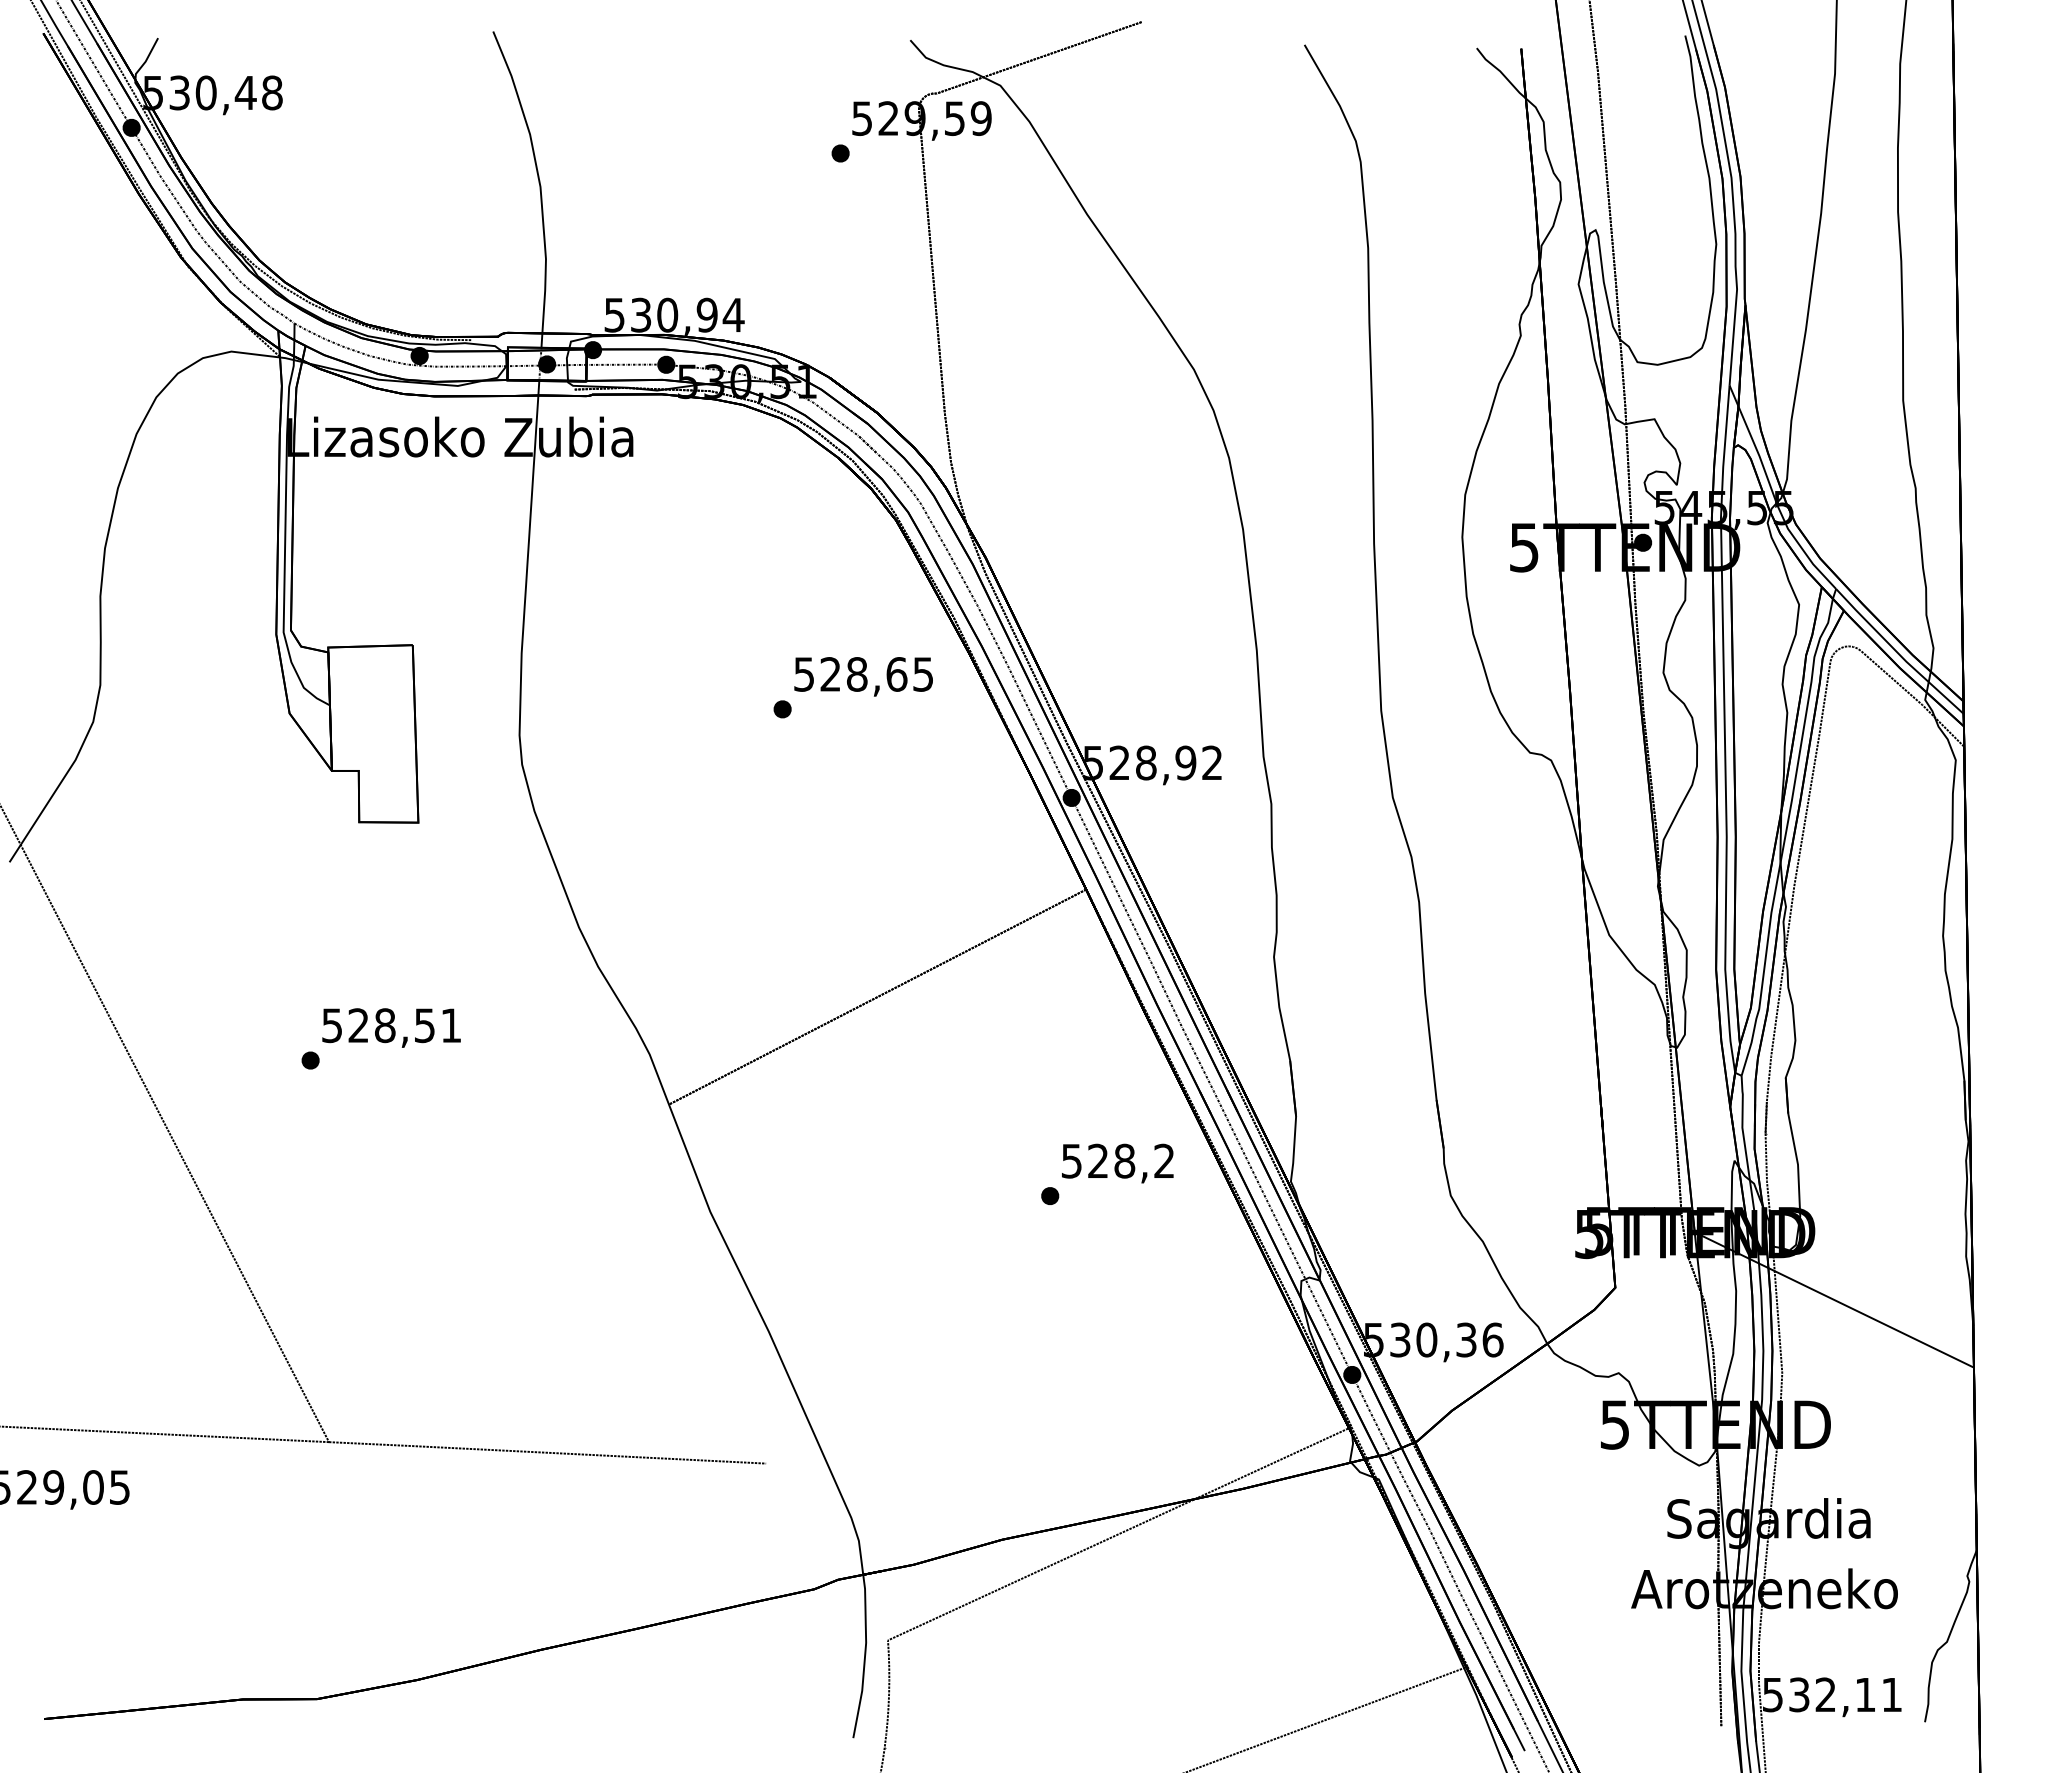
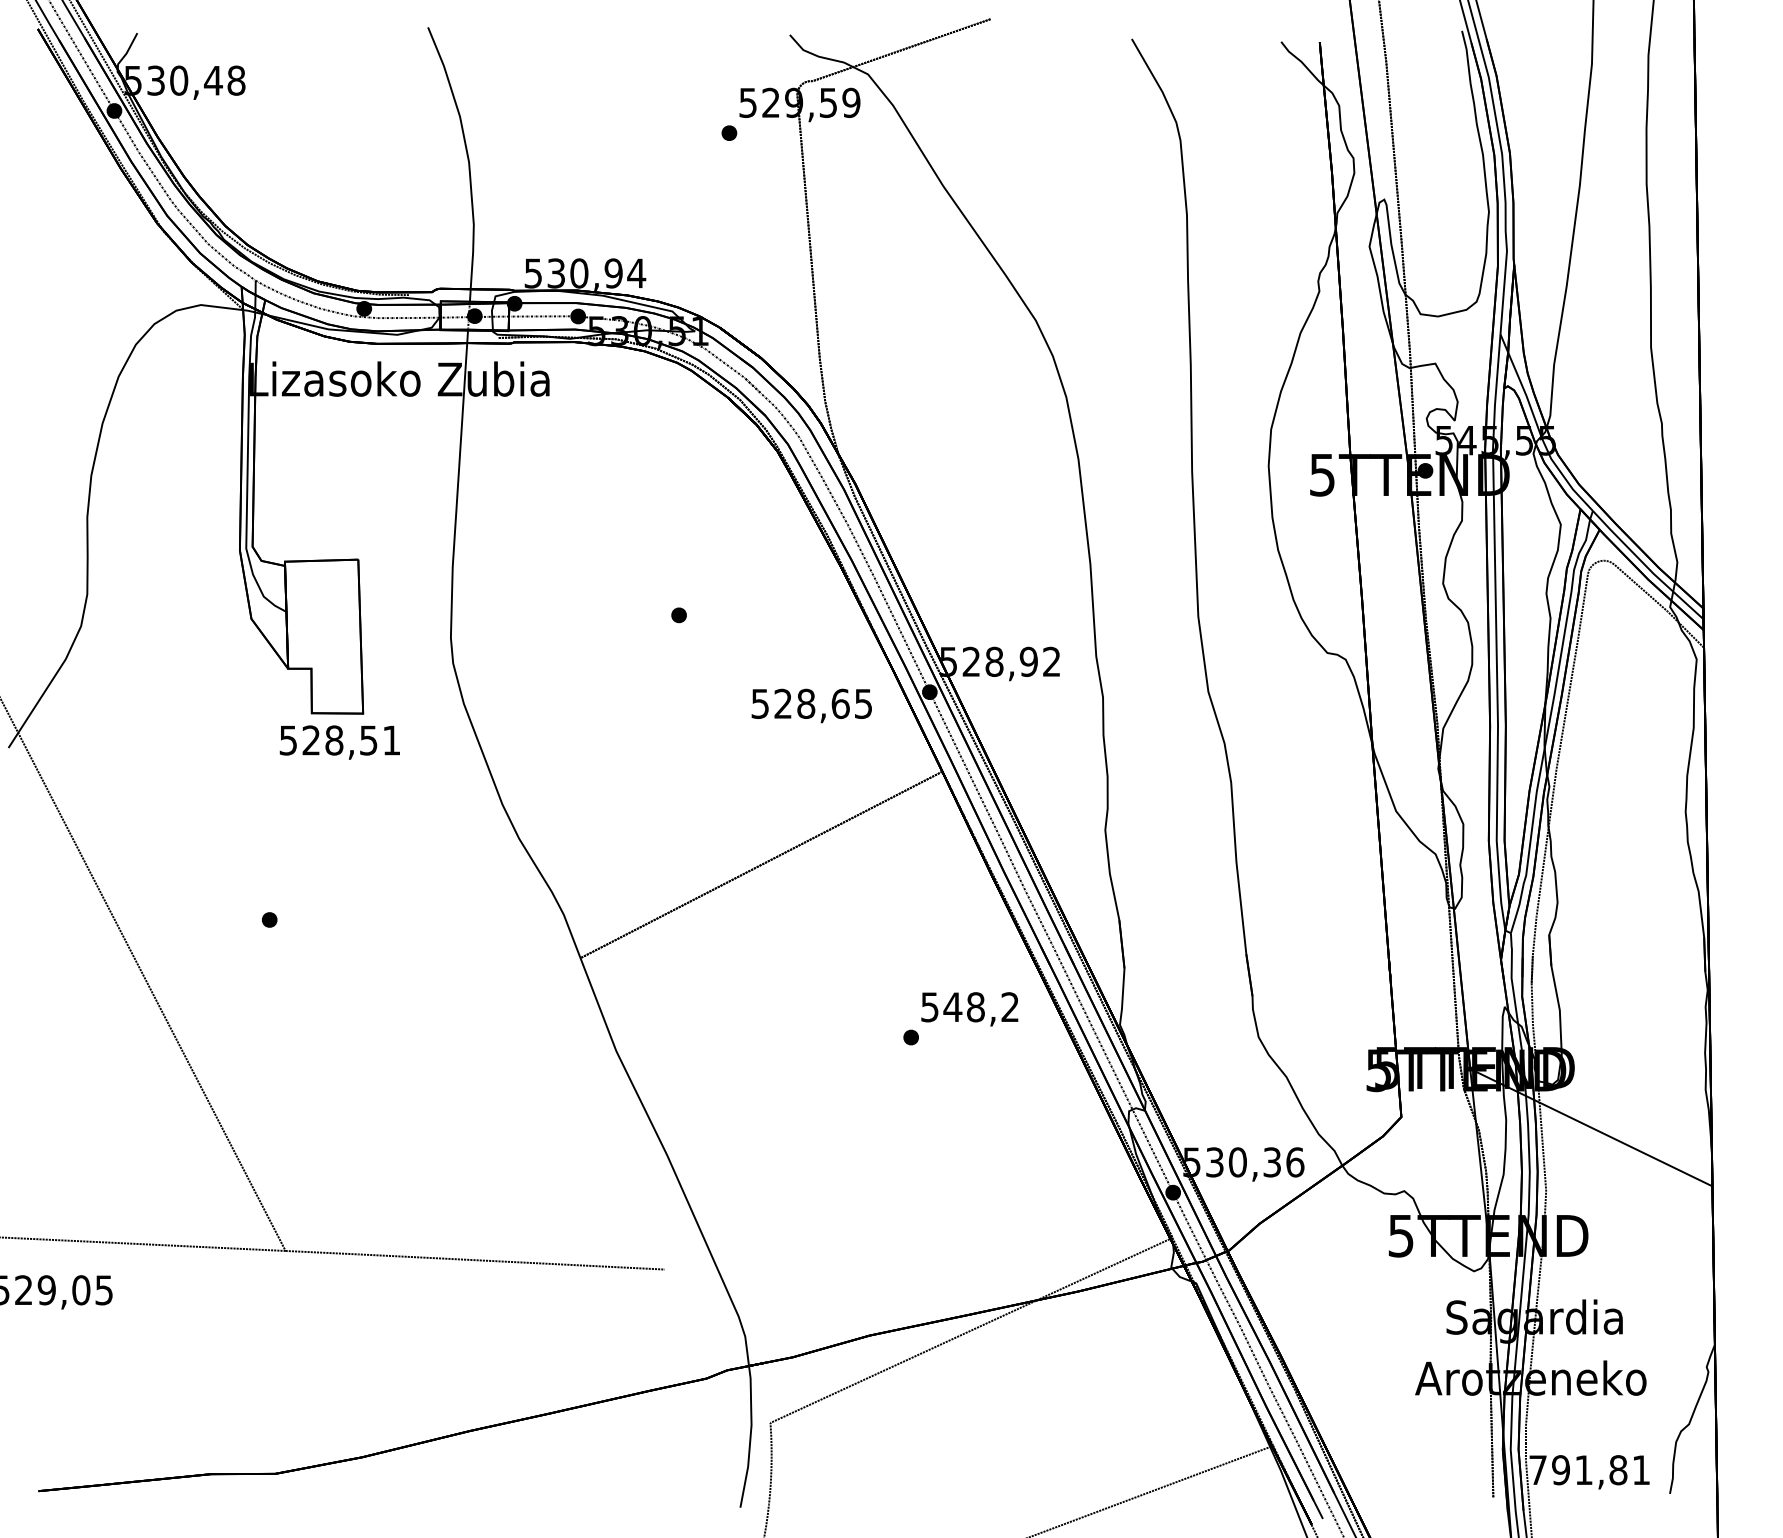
text: (863, 676) -> (811, 705), moved
text: (391, 1027) -> (339, 742), moved
text: (1098, 1160) -> (953, 1006), 528,2 -> 548,2
text: (1819, 1694) -> (1578, 1469), 532,11 -> 791,81

